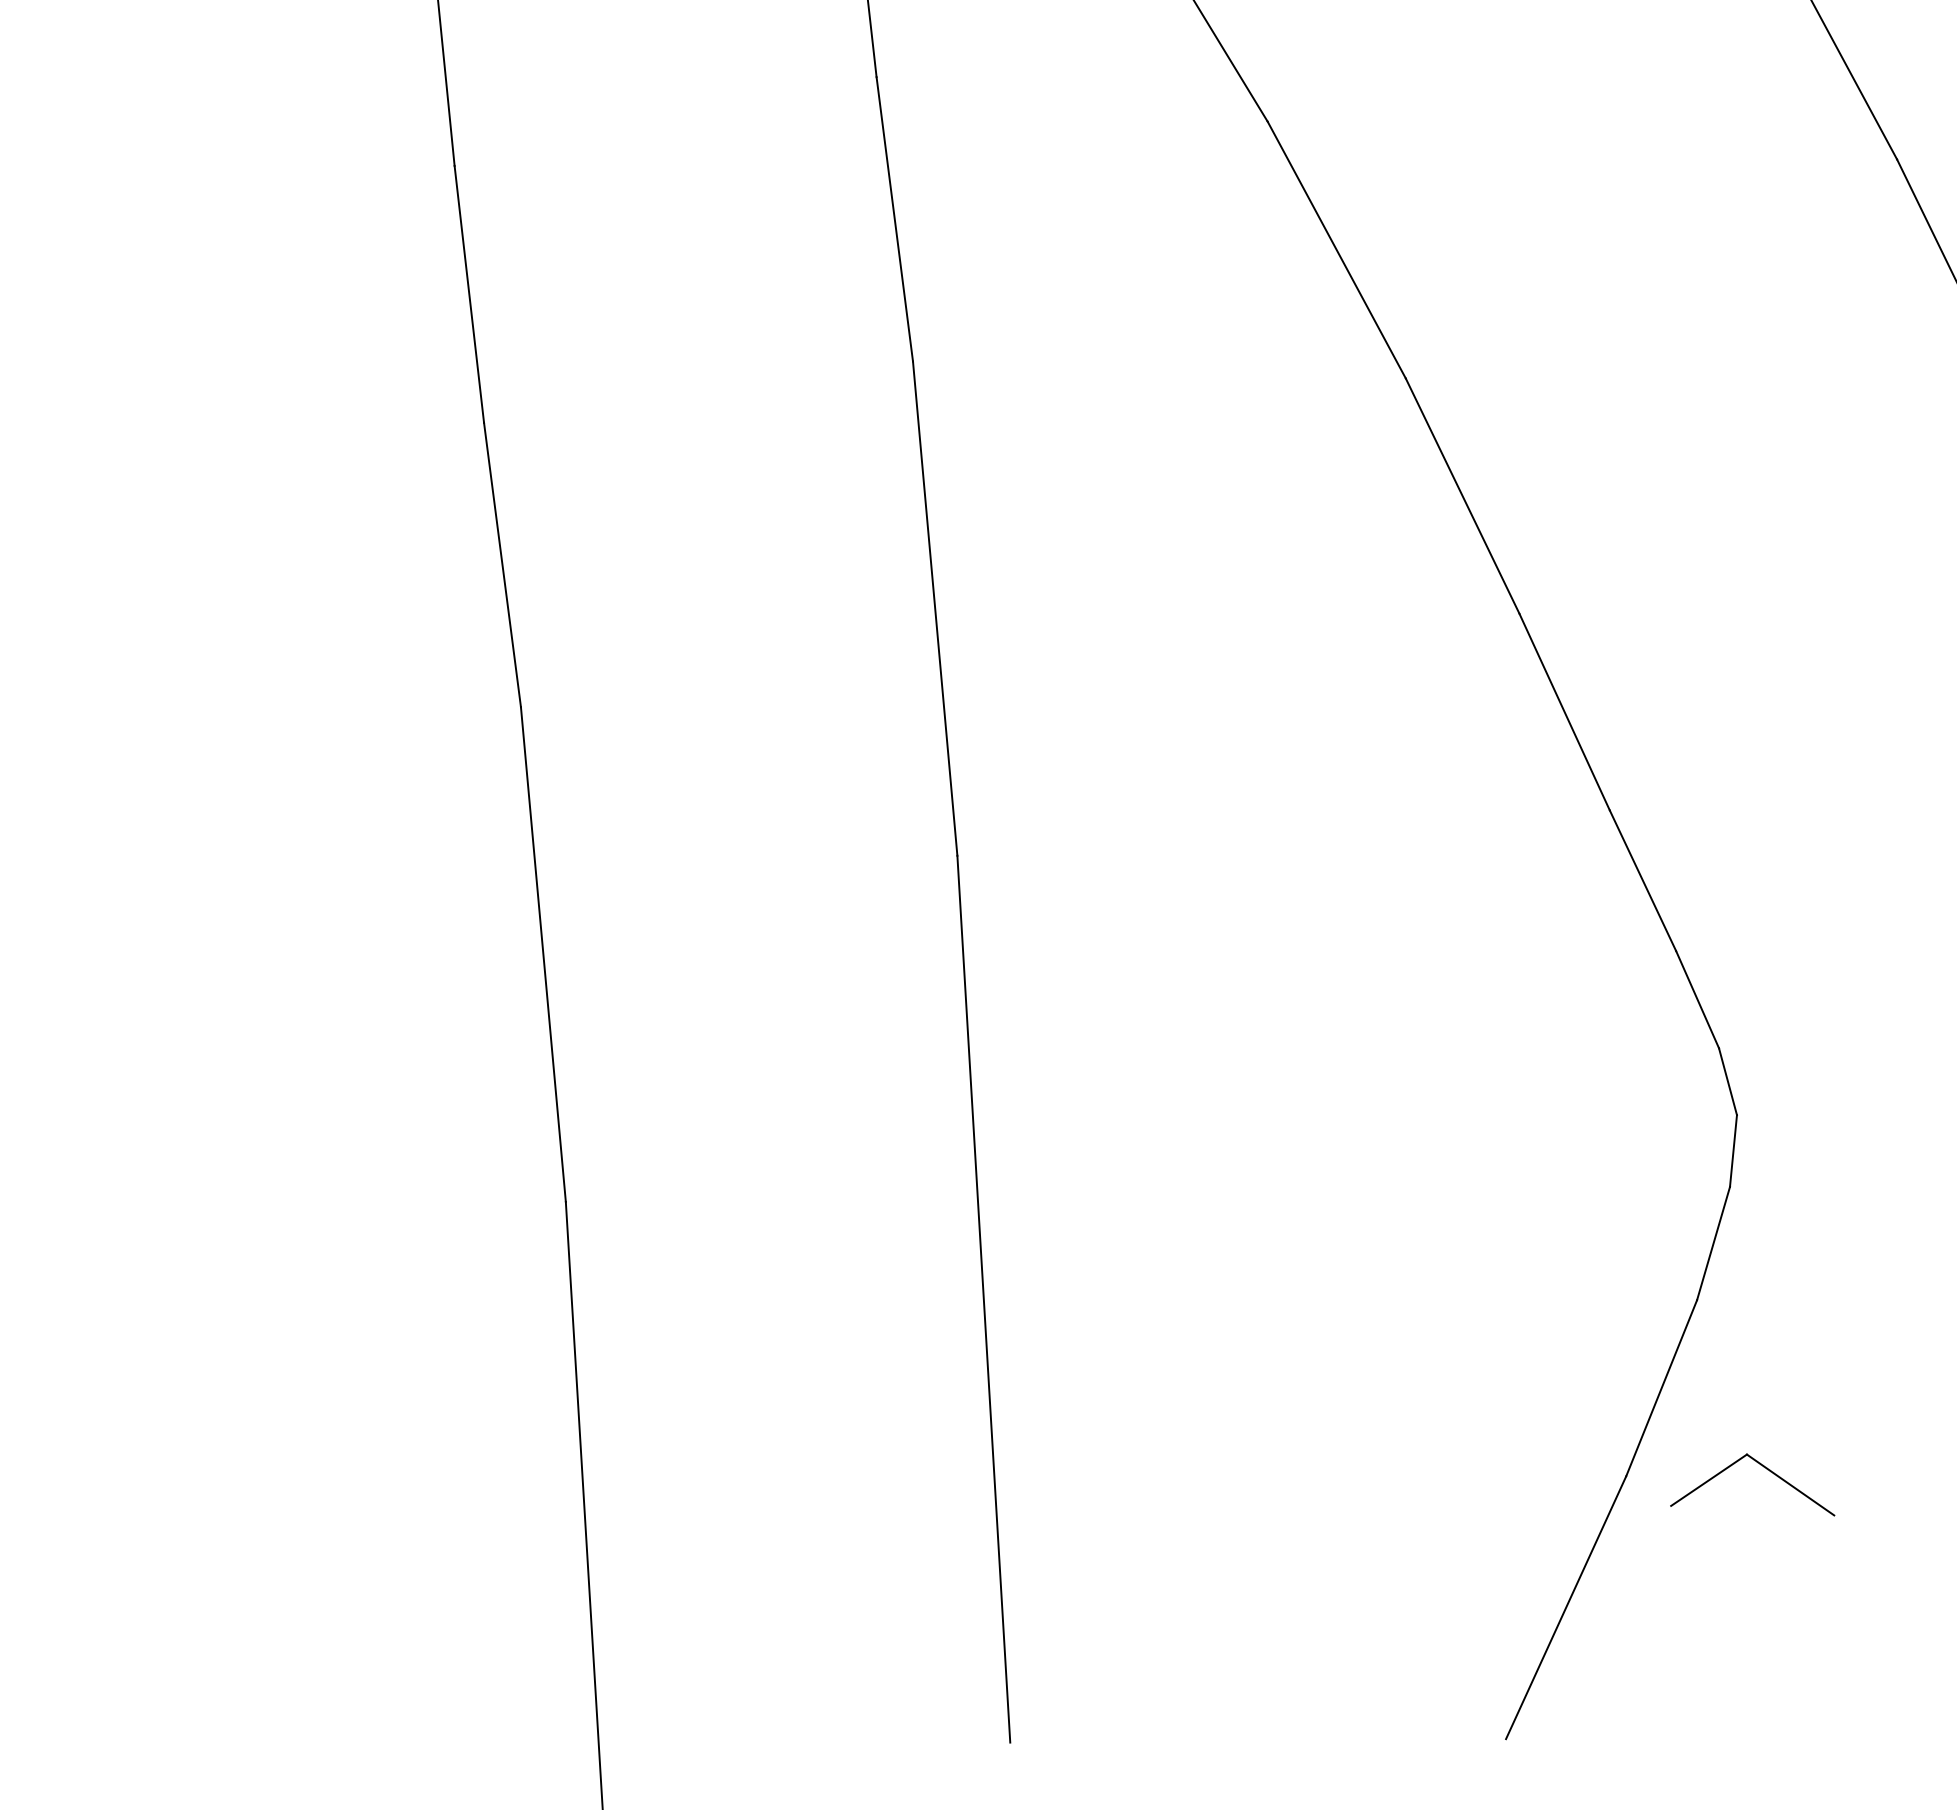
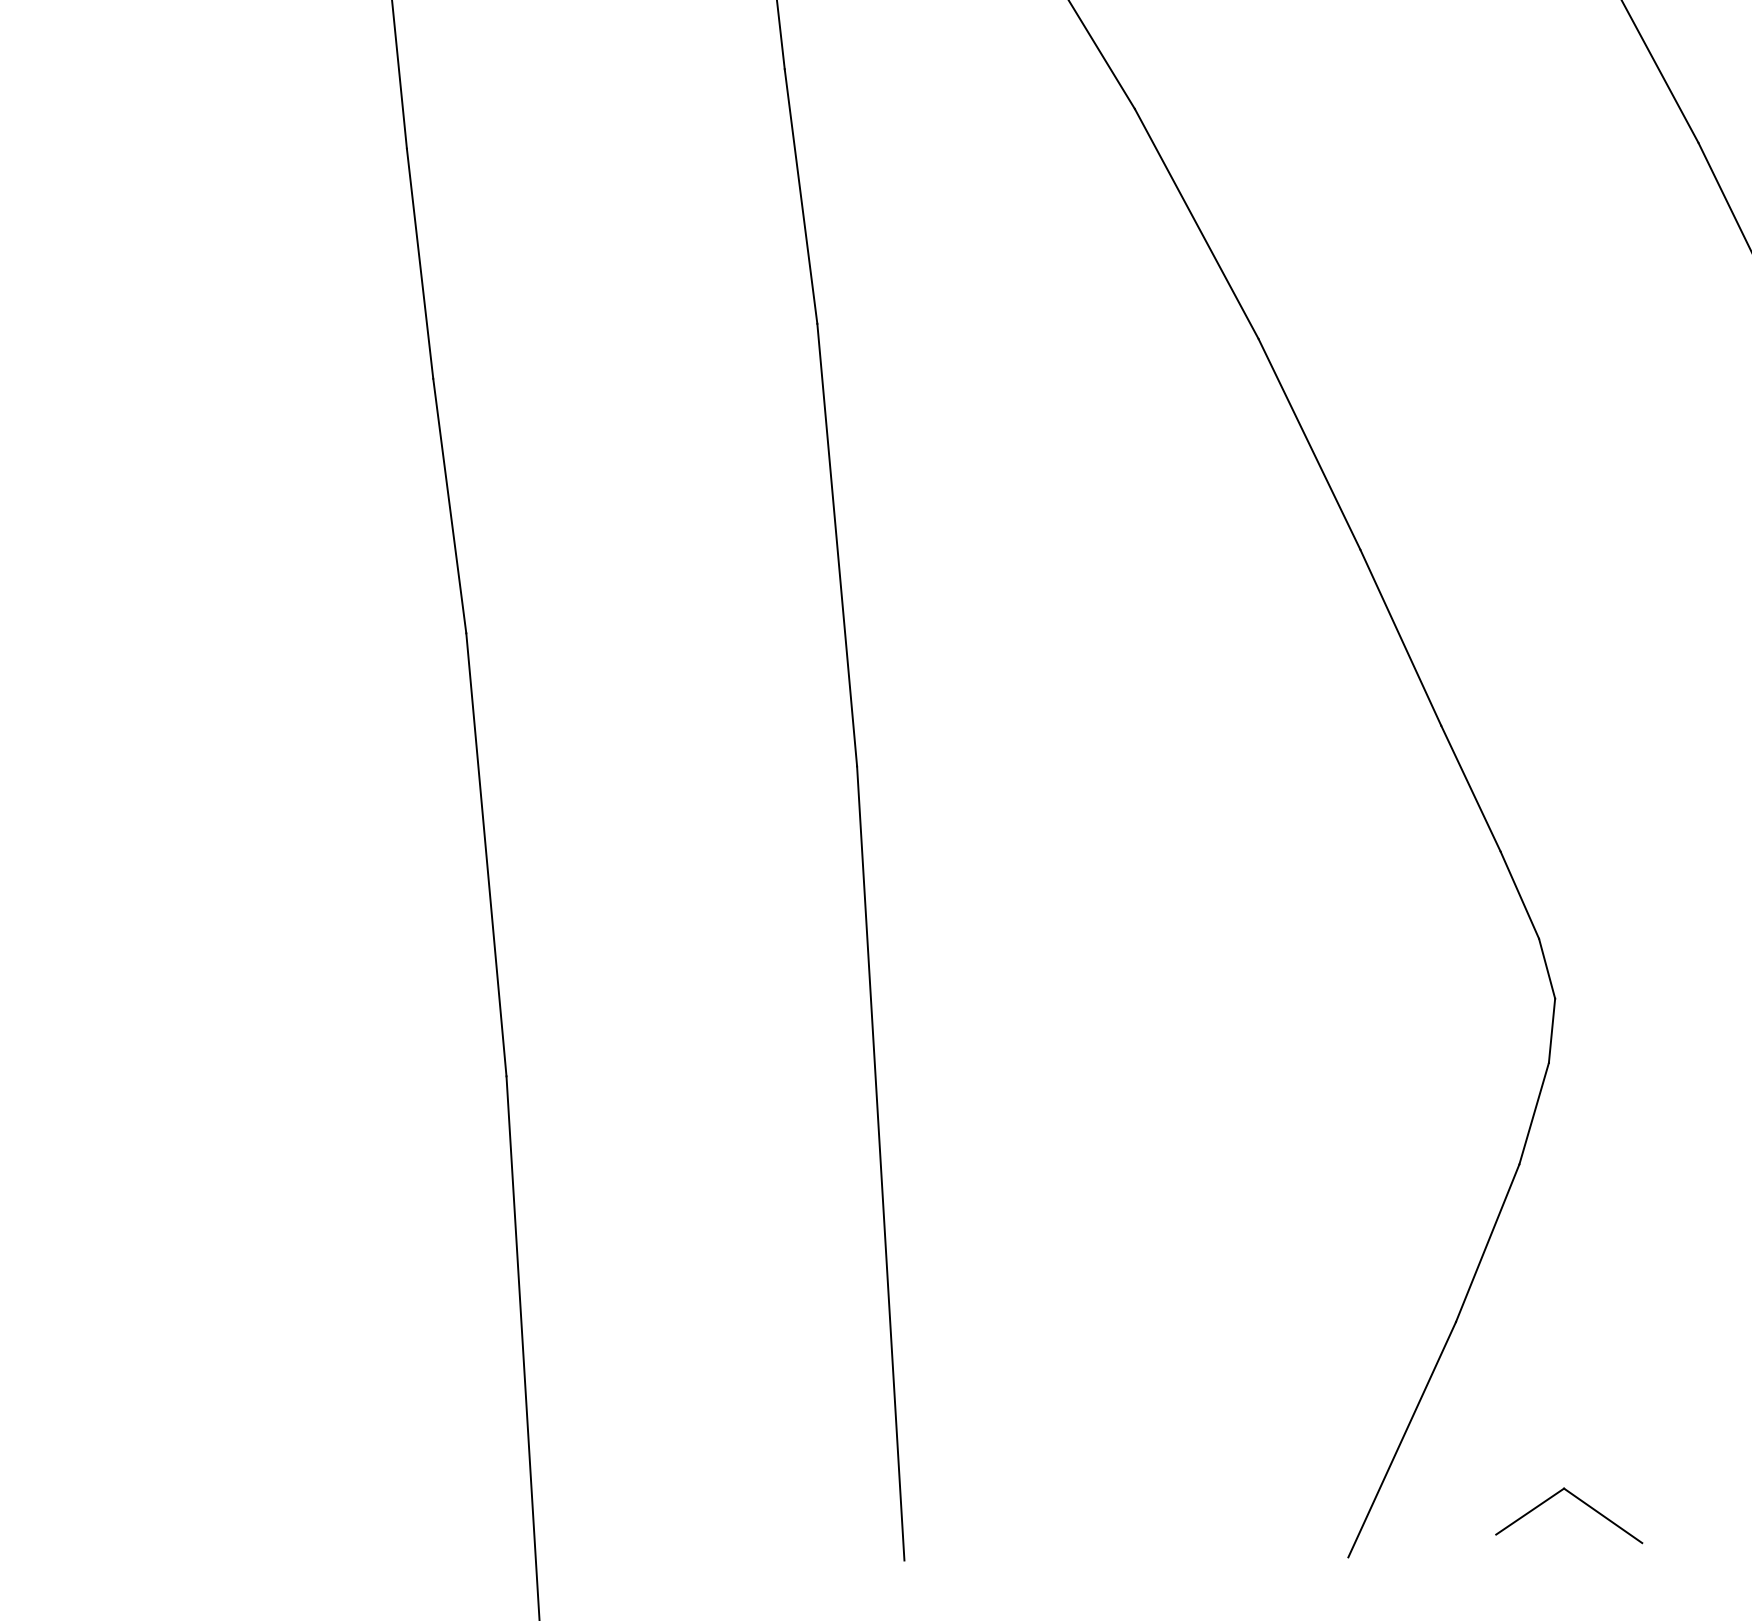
part: (1765, 1468) -> (1580, 1501), moved

